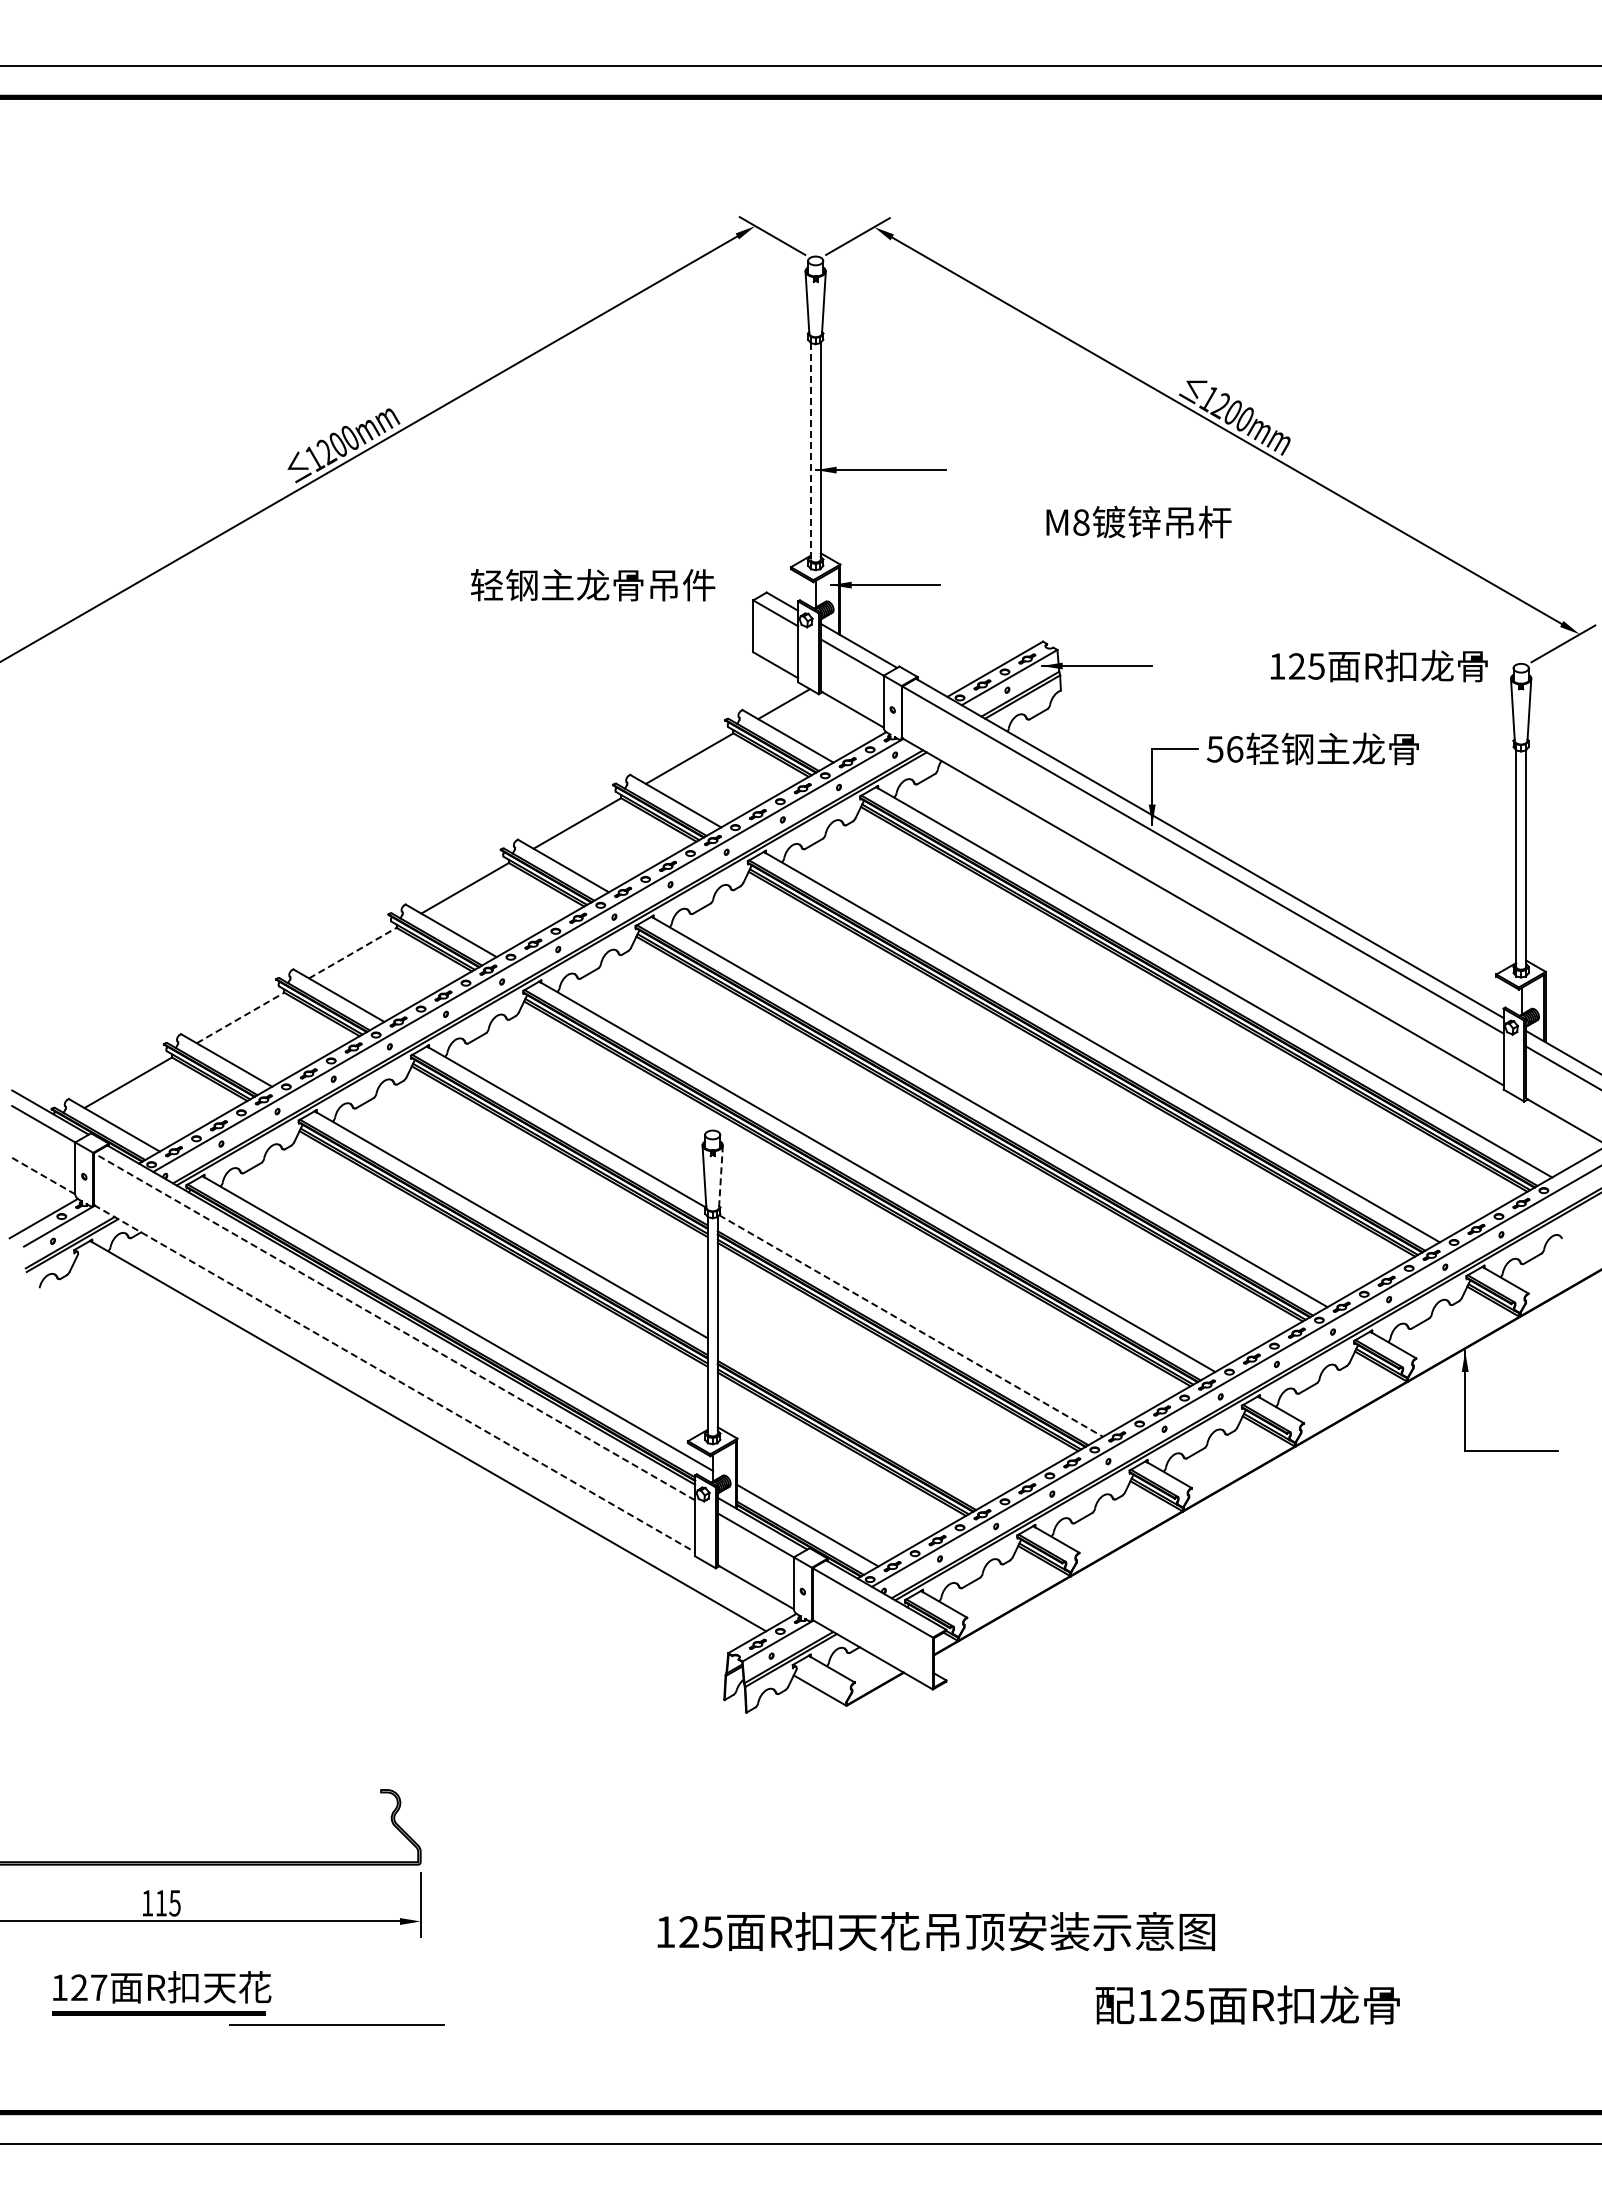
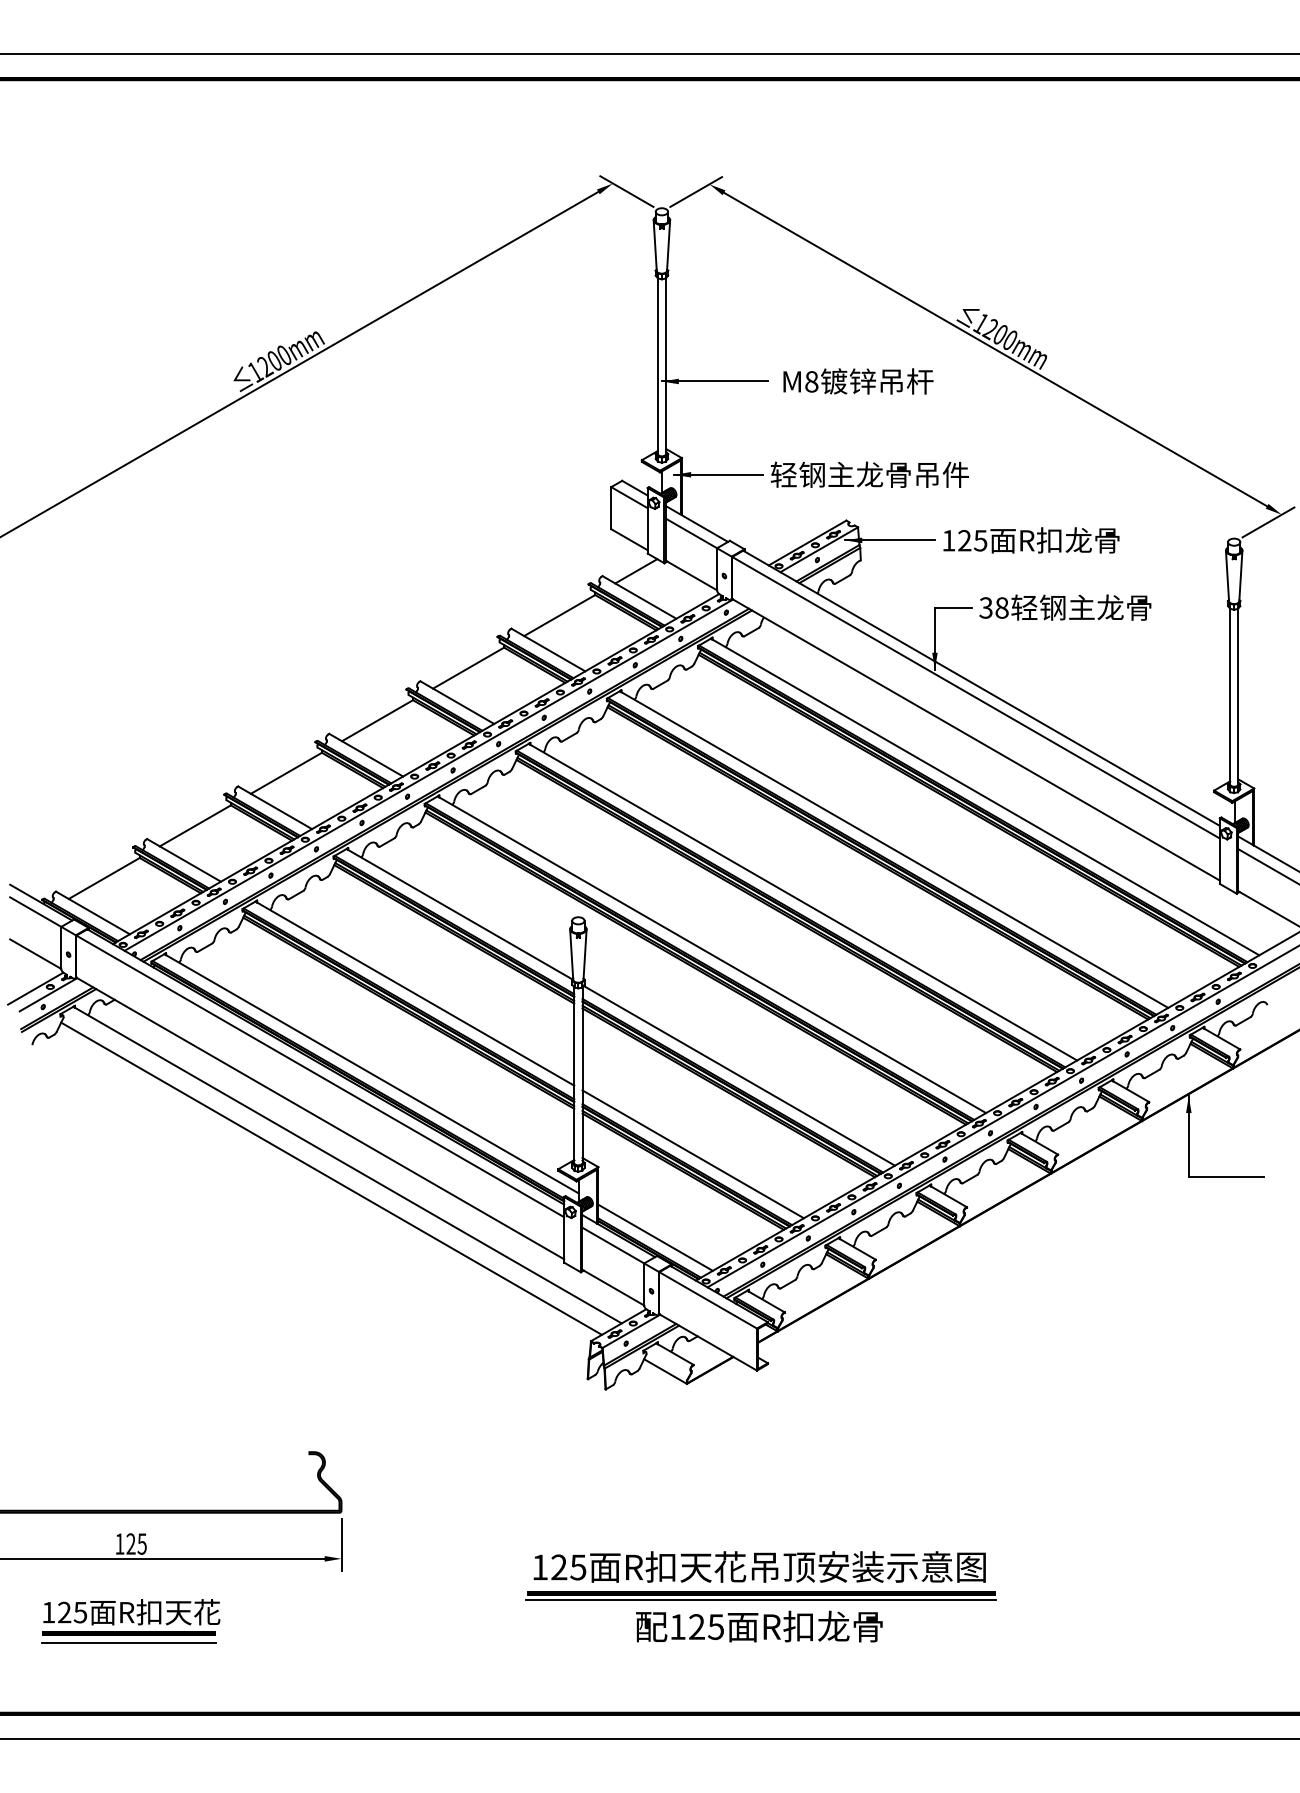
line: (810, 450) -> (657, 365), dashed -> solid
text: (1138, 521) -> (858, 380), moved
text: (593, 585) -> (870, 475), moved
text: (1378, 665) -> (1030, 539), moved
text: (1225, 749) -> (994, 608), 56 -> 38
line: (352, 953) -> (286, 773), dashed -> solid
line: (240, 1017) -> (195, 825), dashed -> solid
line: (44, 1176) -> (36, 954), dashed -> solid
line: (720, 1176) -> (584, 954), dashed -> solid
line: (394, 1326) -> (320, 1076), dashed -> solid
line: (911, 1326) -> (739, 1076), dashed -> solid
line: (395, 1378) -> (321, 1118), dashed -> solid
line: (853, 1422) -> (692, 1154), added
line: (408, 1452) -> (331, 1178), added
text: (160, 1902) -> (130, 1543), 115 -> 125
part: (938, 1967) -> (761, 1596), added
text: (98, 1987) -> (80, 1612), 127 -> 125
text: (1247, 2004) -> (759, 1626), moved
line: (336, 2024) -> (128, 1642), moved

